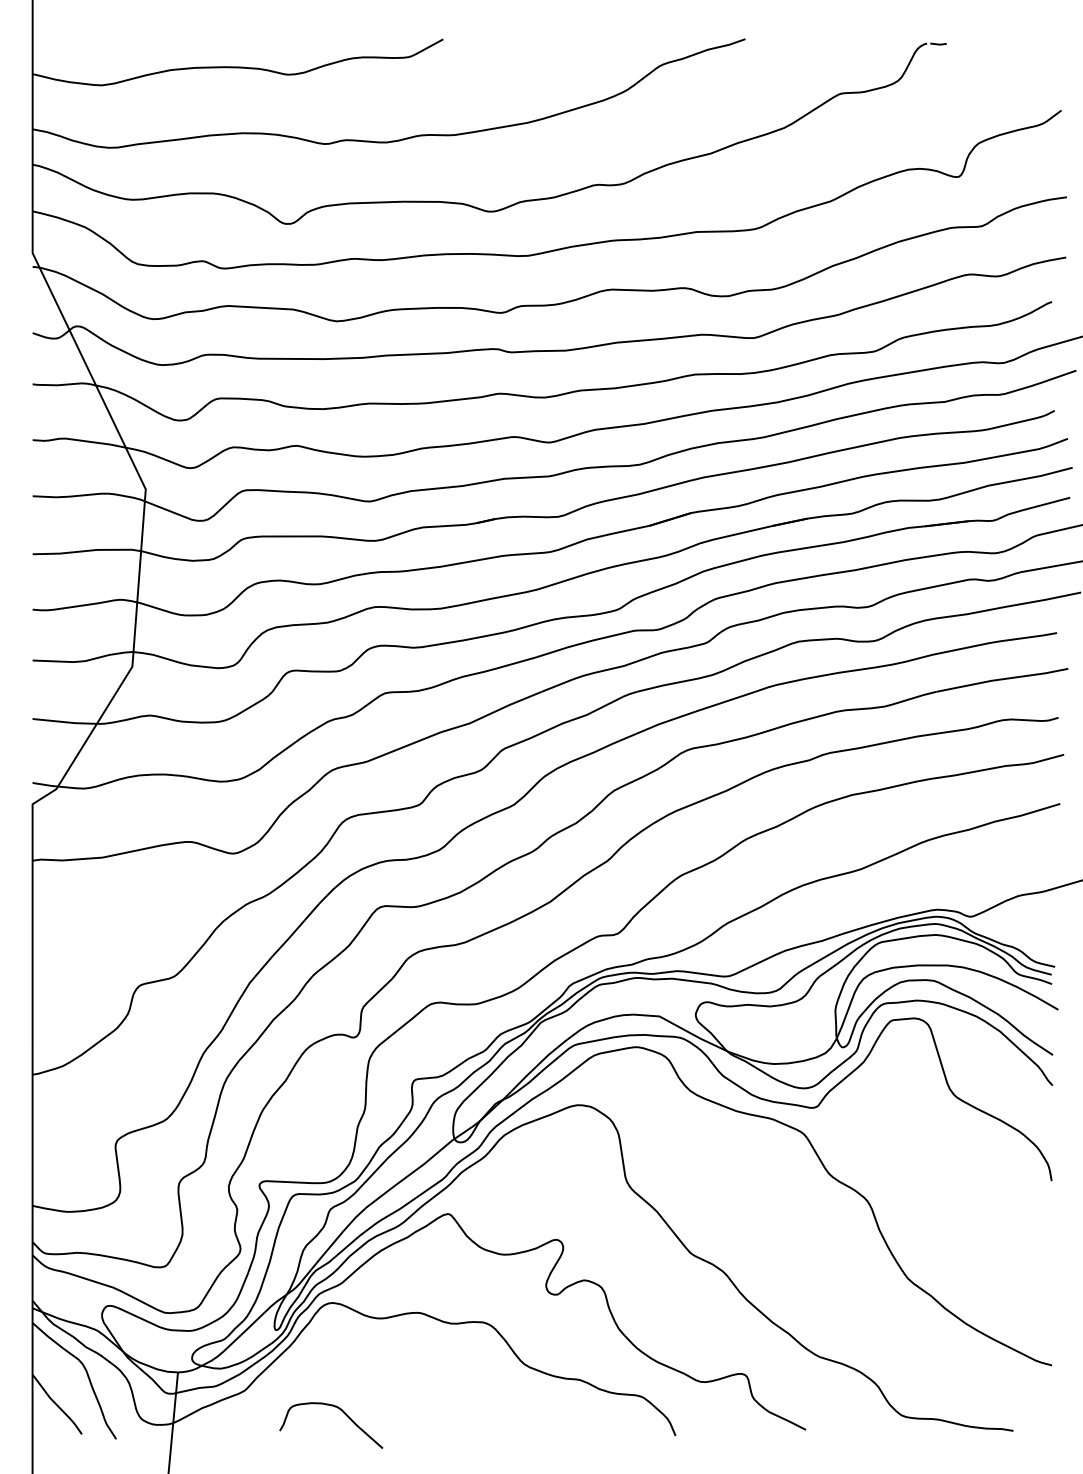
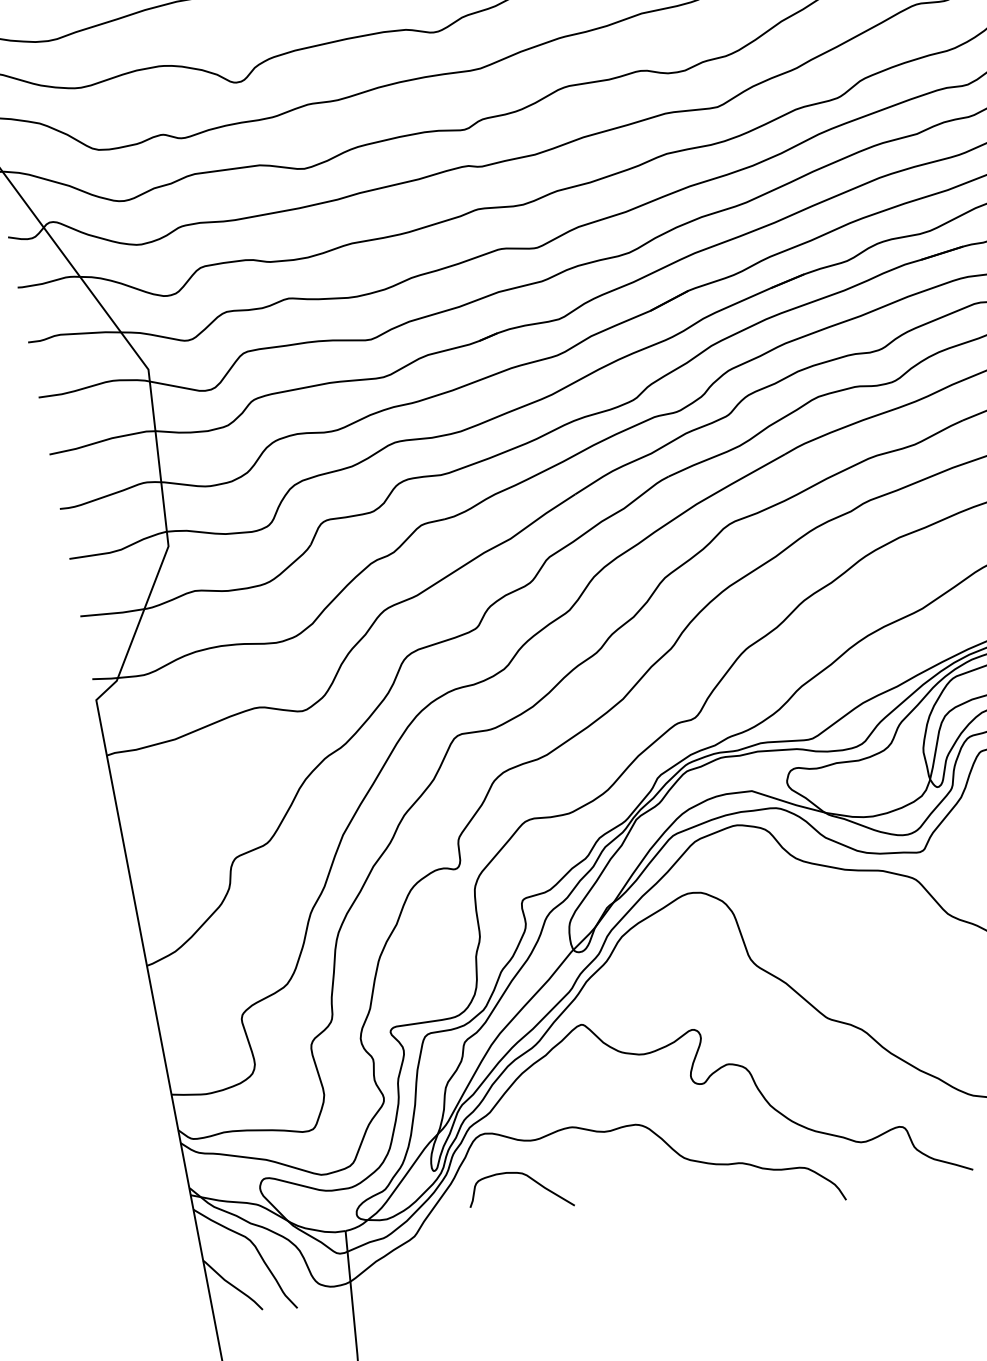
curve: (343, 1413) -> (529, 1178), moved

